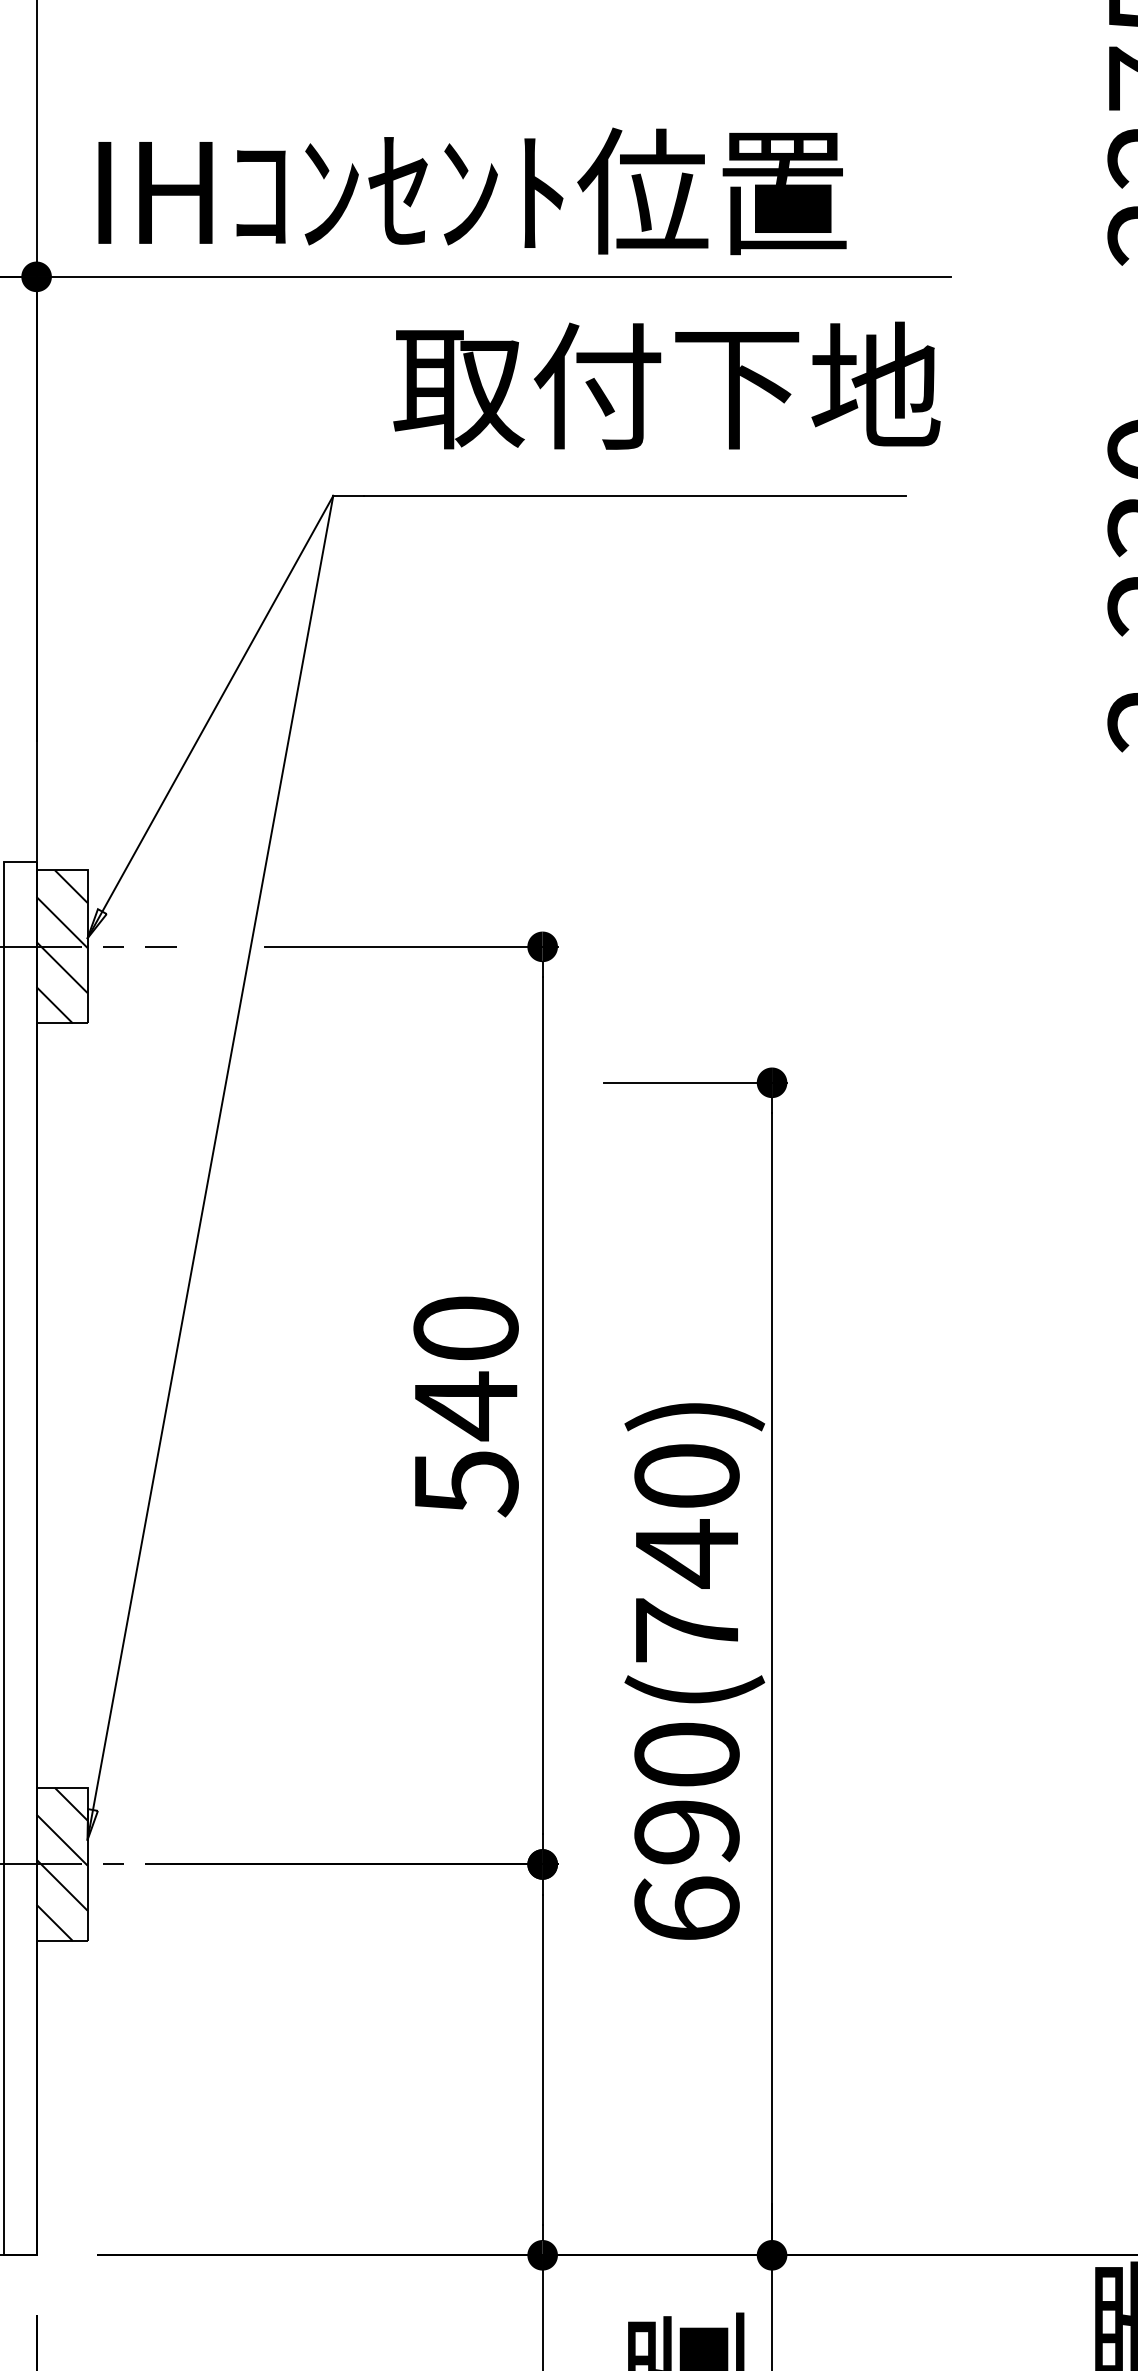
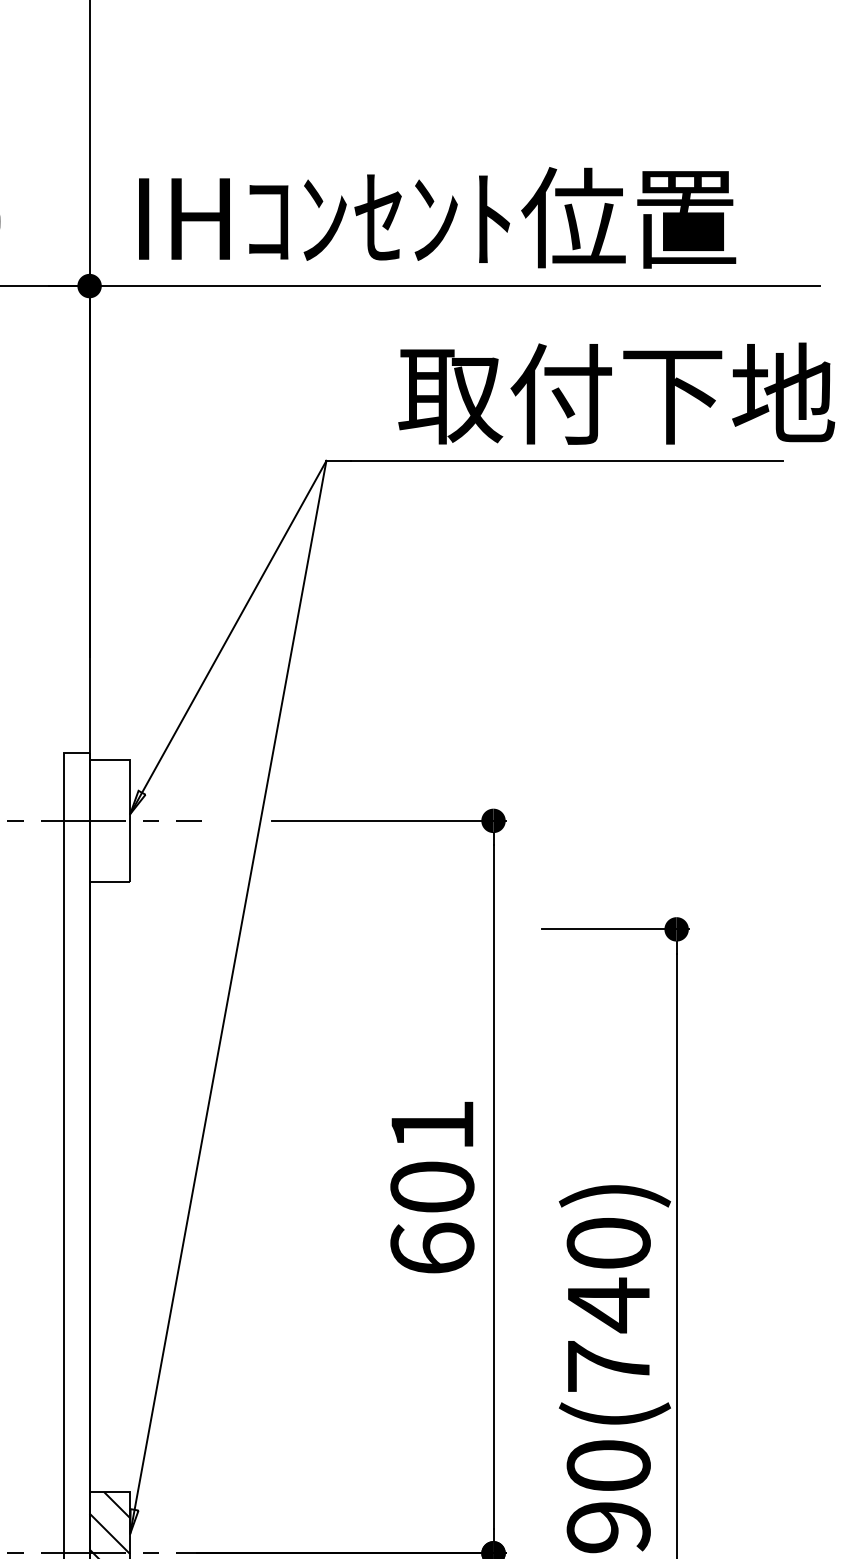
text: (666, 385) -> (616, 393), moved
hatch: (61, 946) -> (109, 820), removed
text: (465, 1406) -> (431, 1187), 540 -> 601

